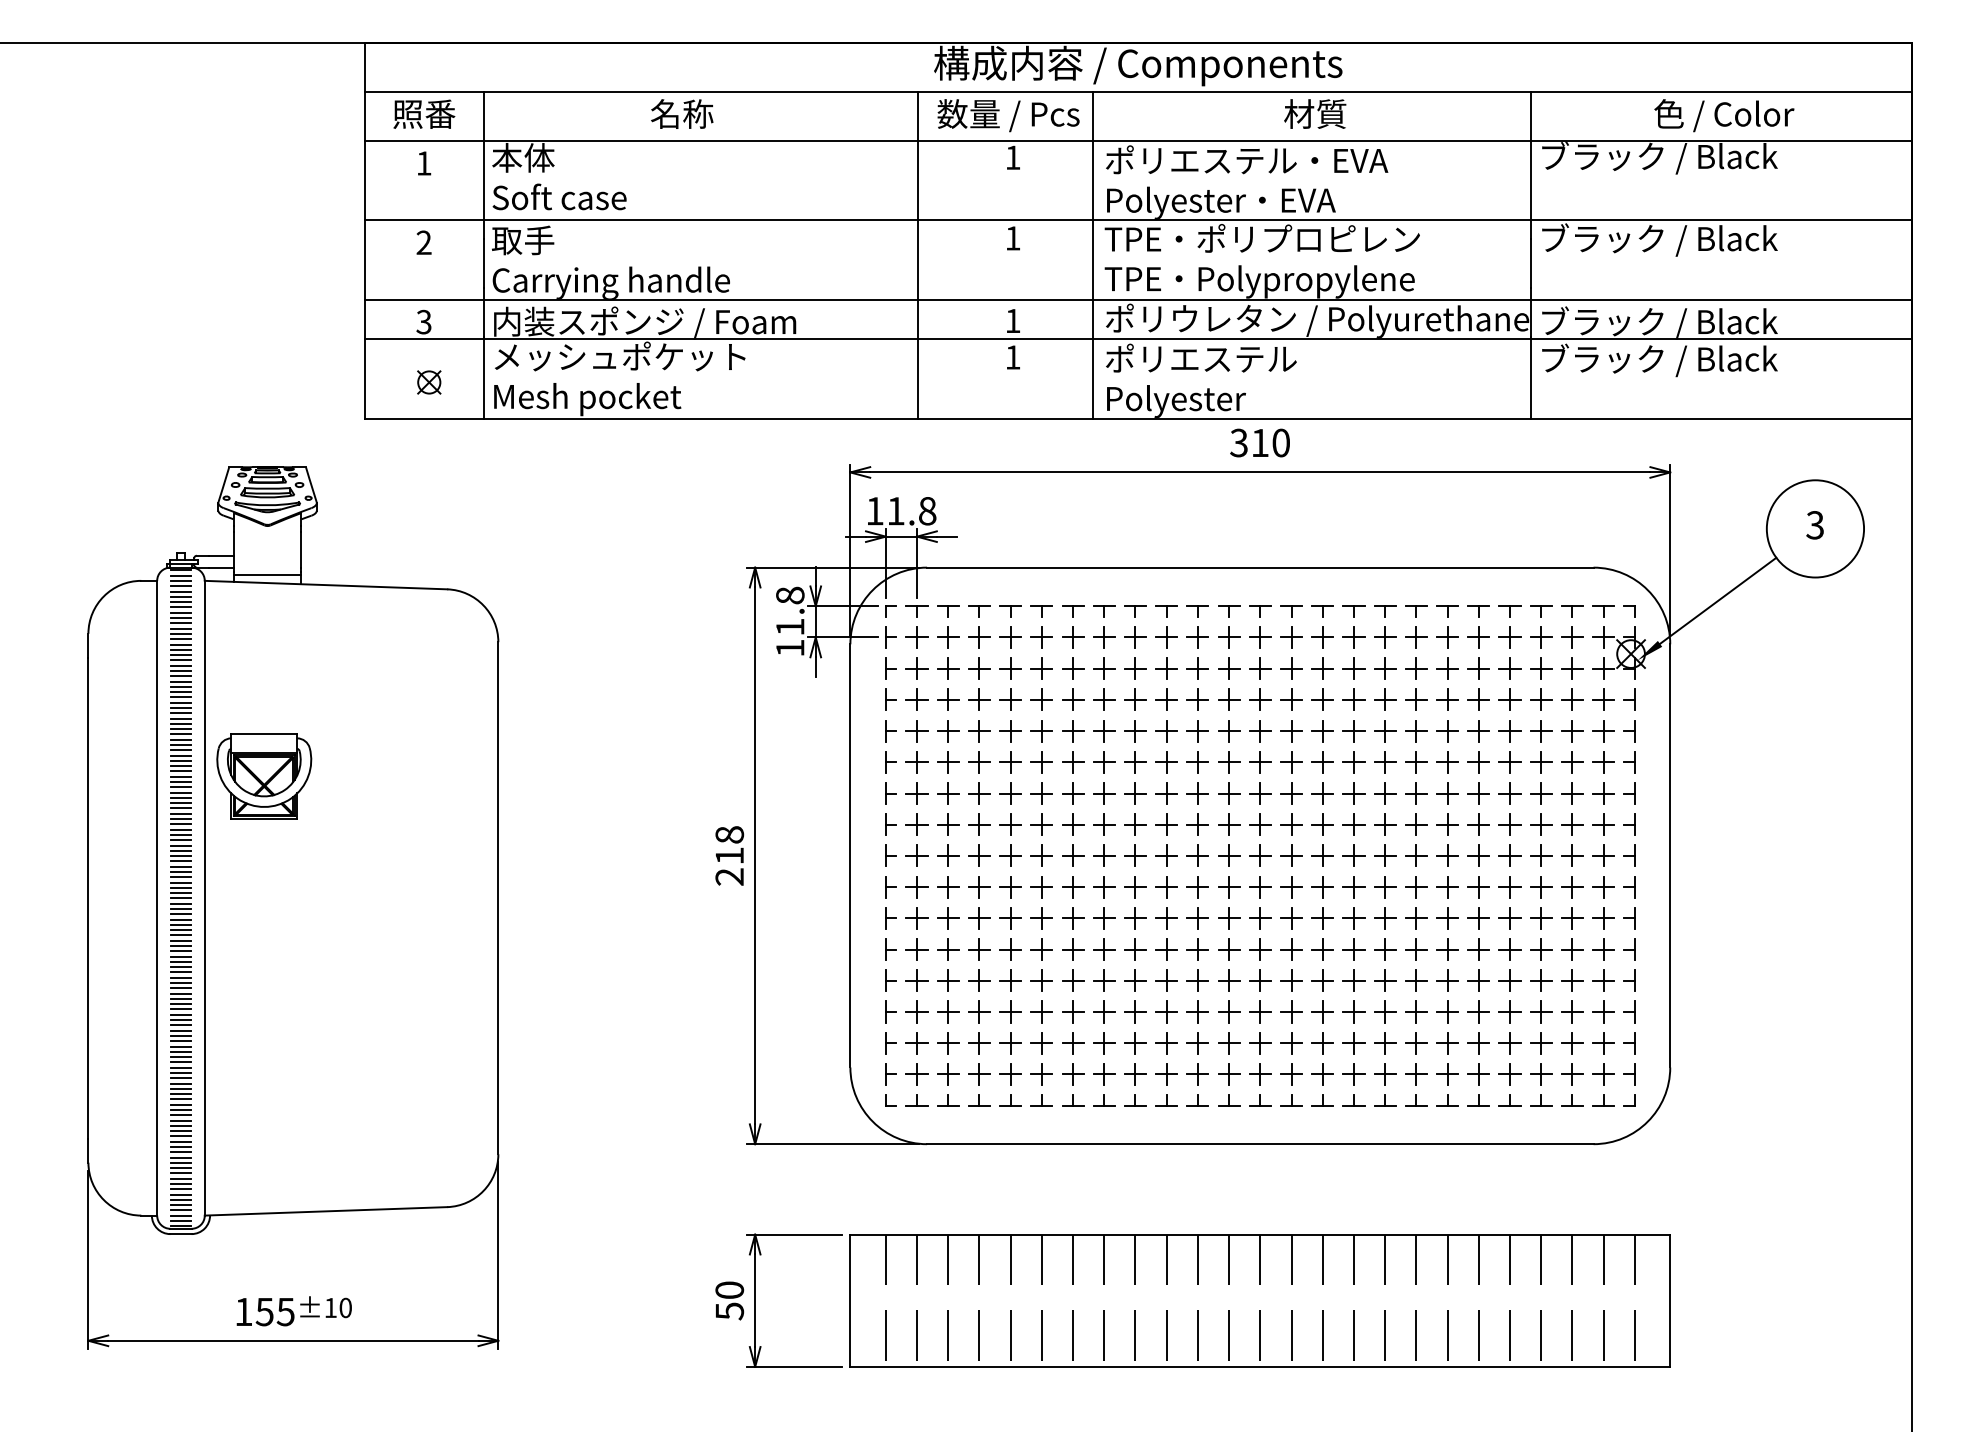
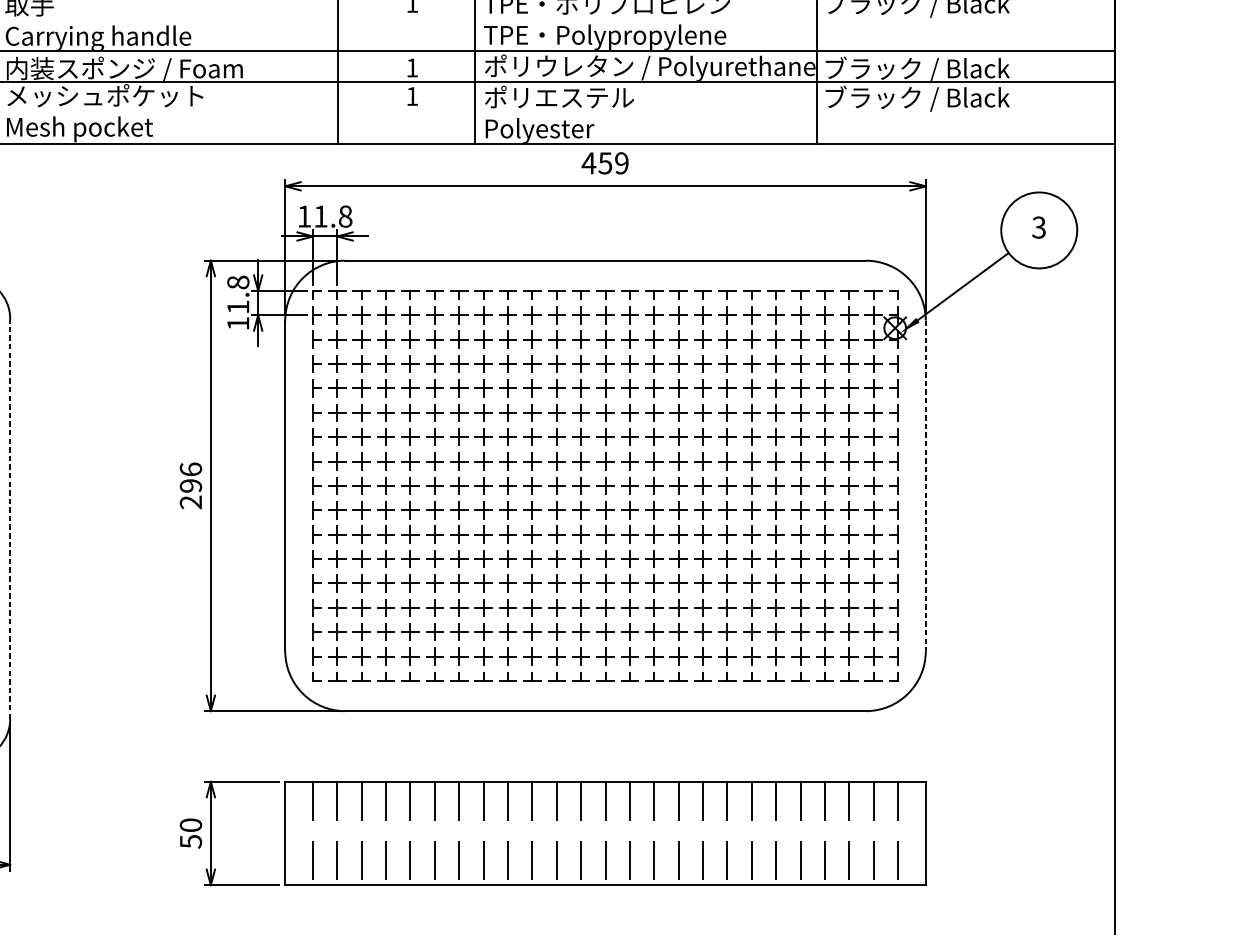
text: (1259, 442) -> (604, 162), 310 -> 459
text: (729, 845) -> (190, 477), 218 -> 296
line: (1670, 855) -> (926, 485), solid -> dashed
line: (498, 897) -> (10, 518), solid -> dashed

